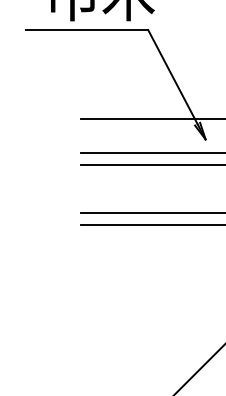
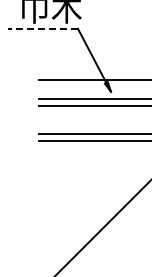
line: (86, 29) -> (42, 28), solid -> dashed

